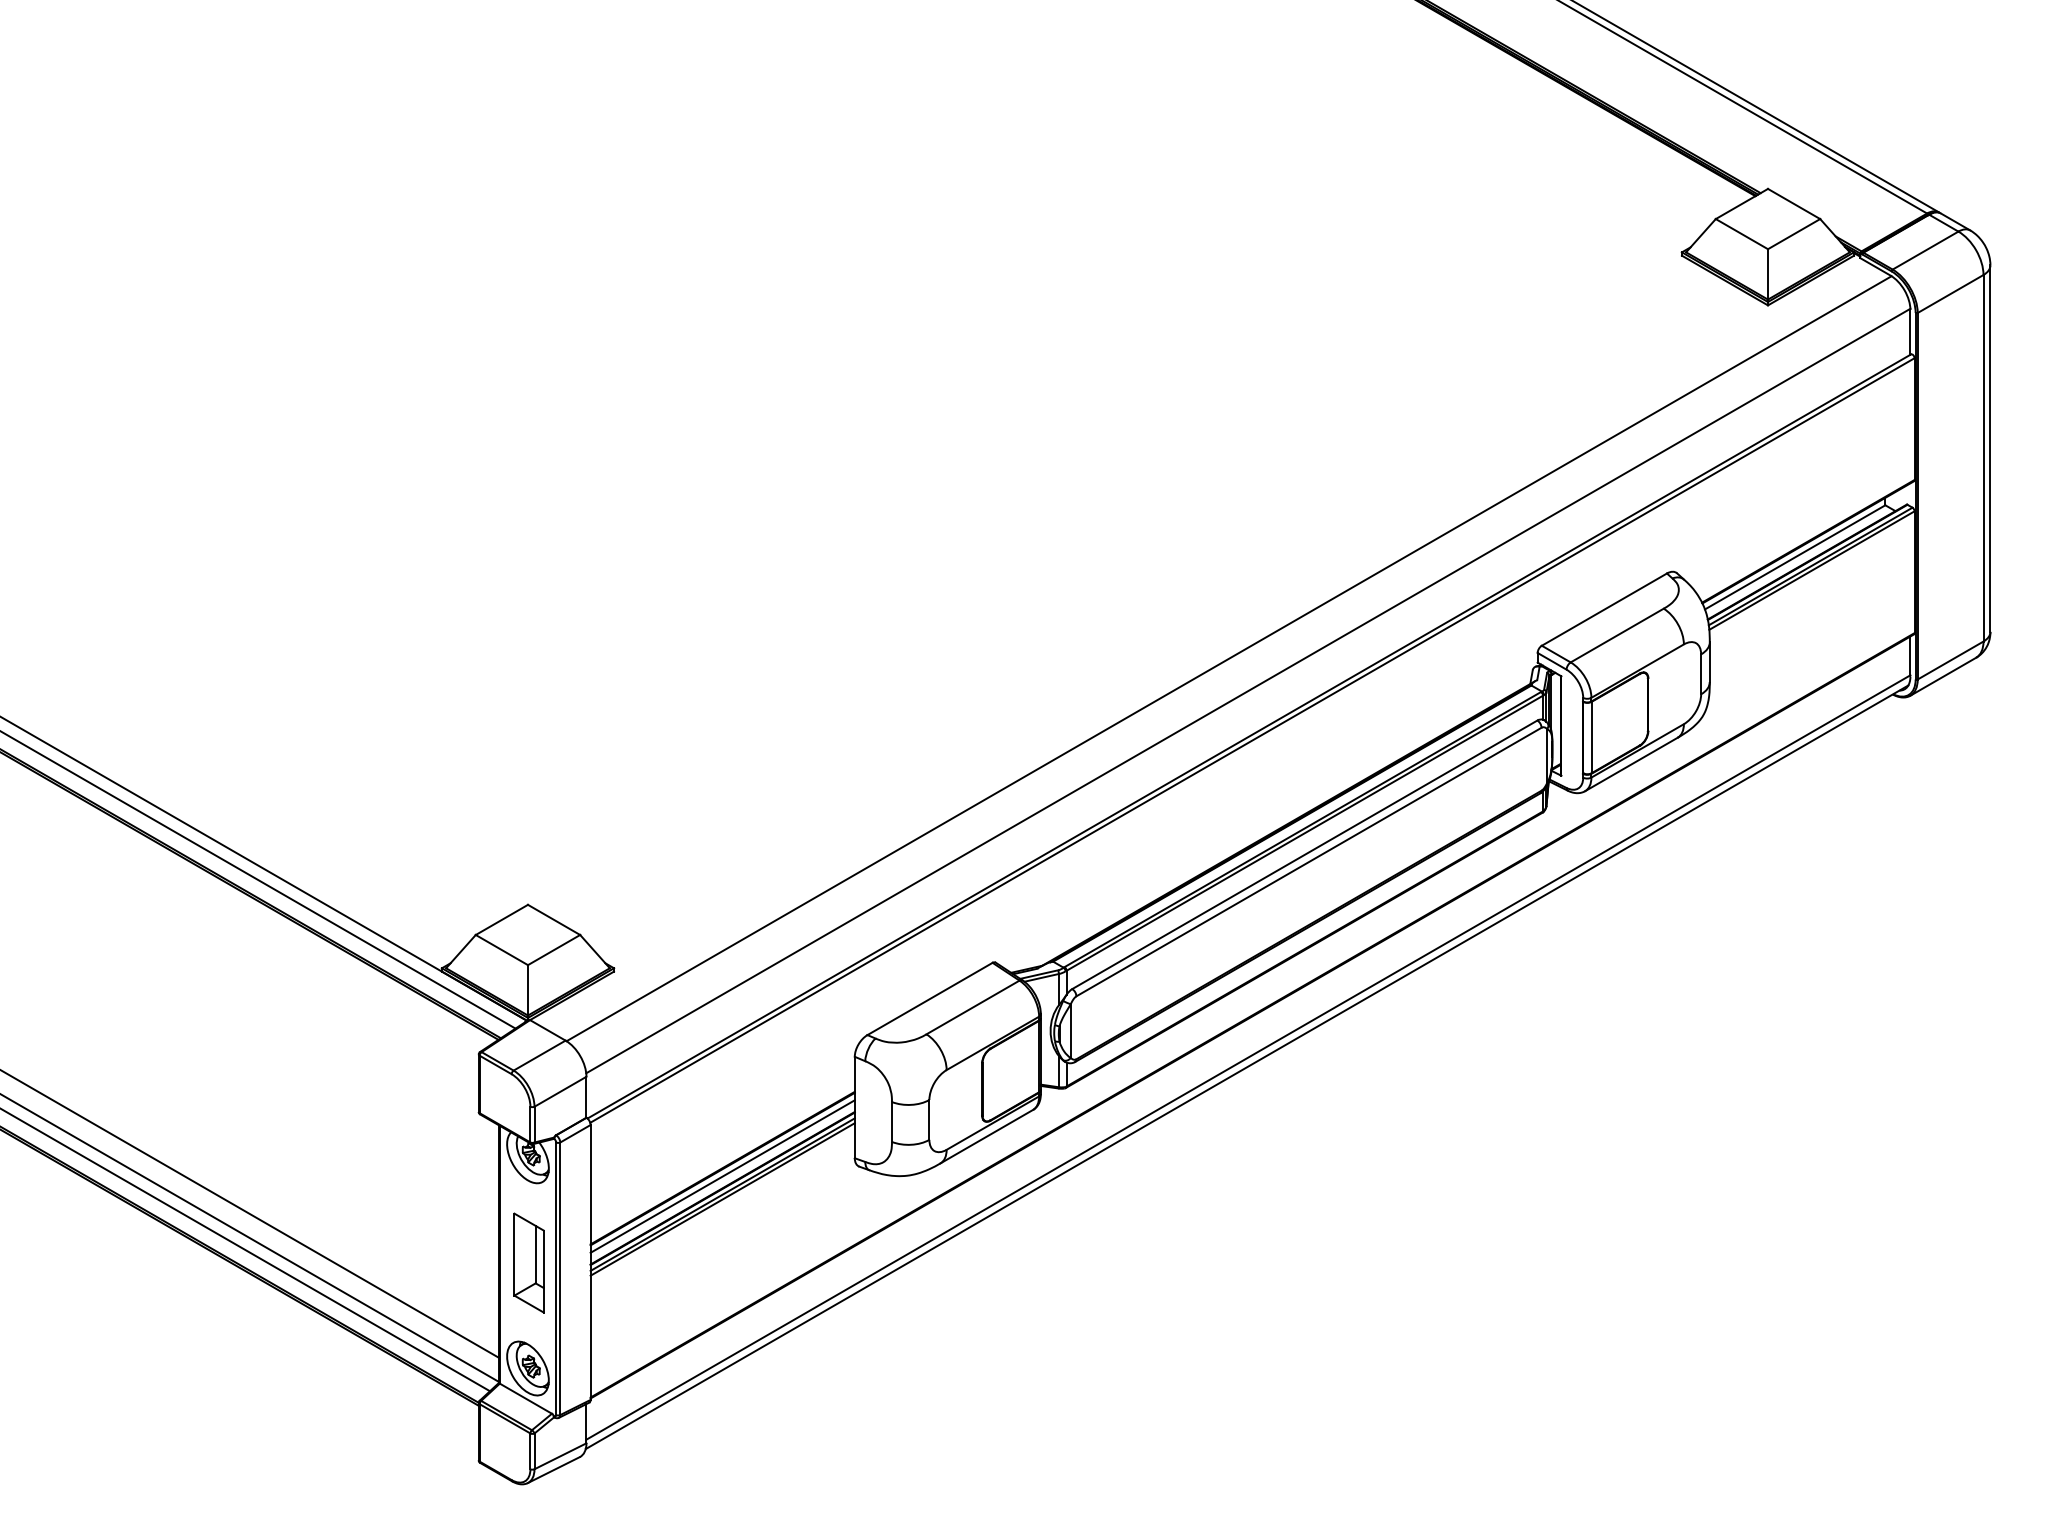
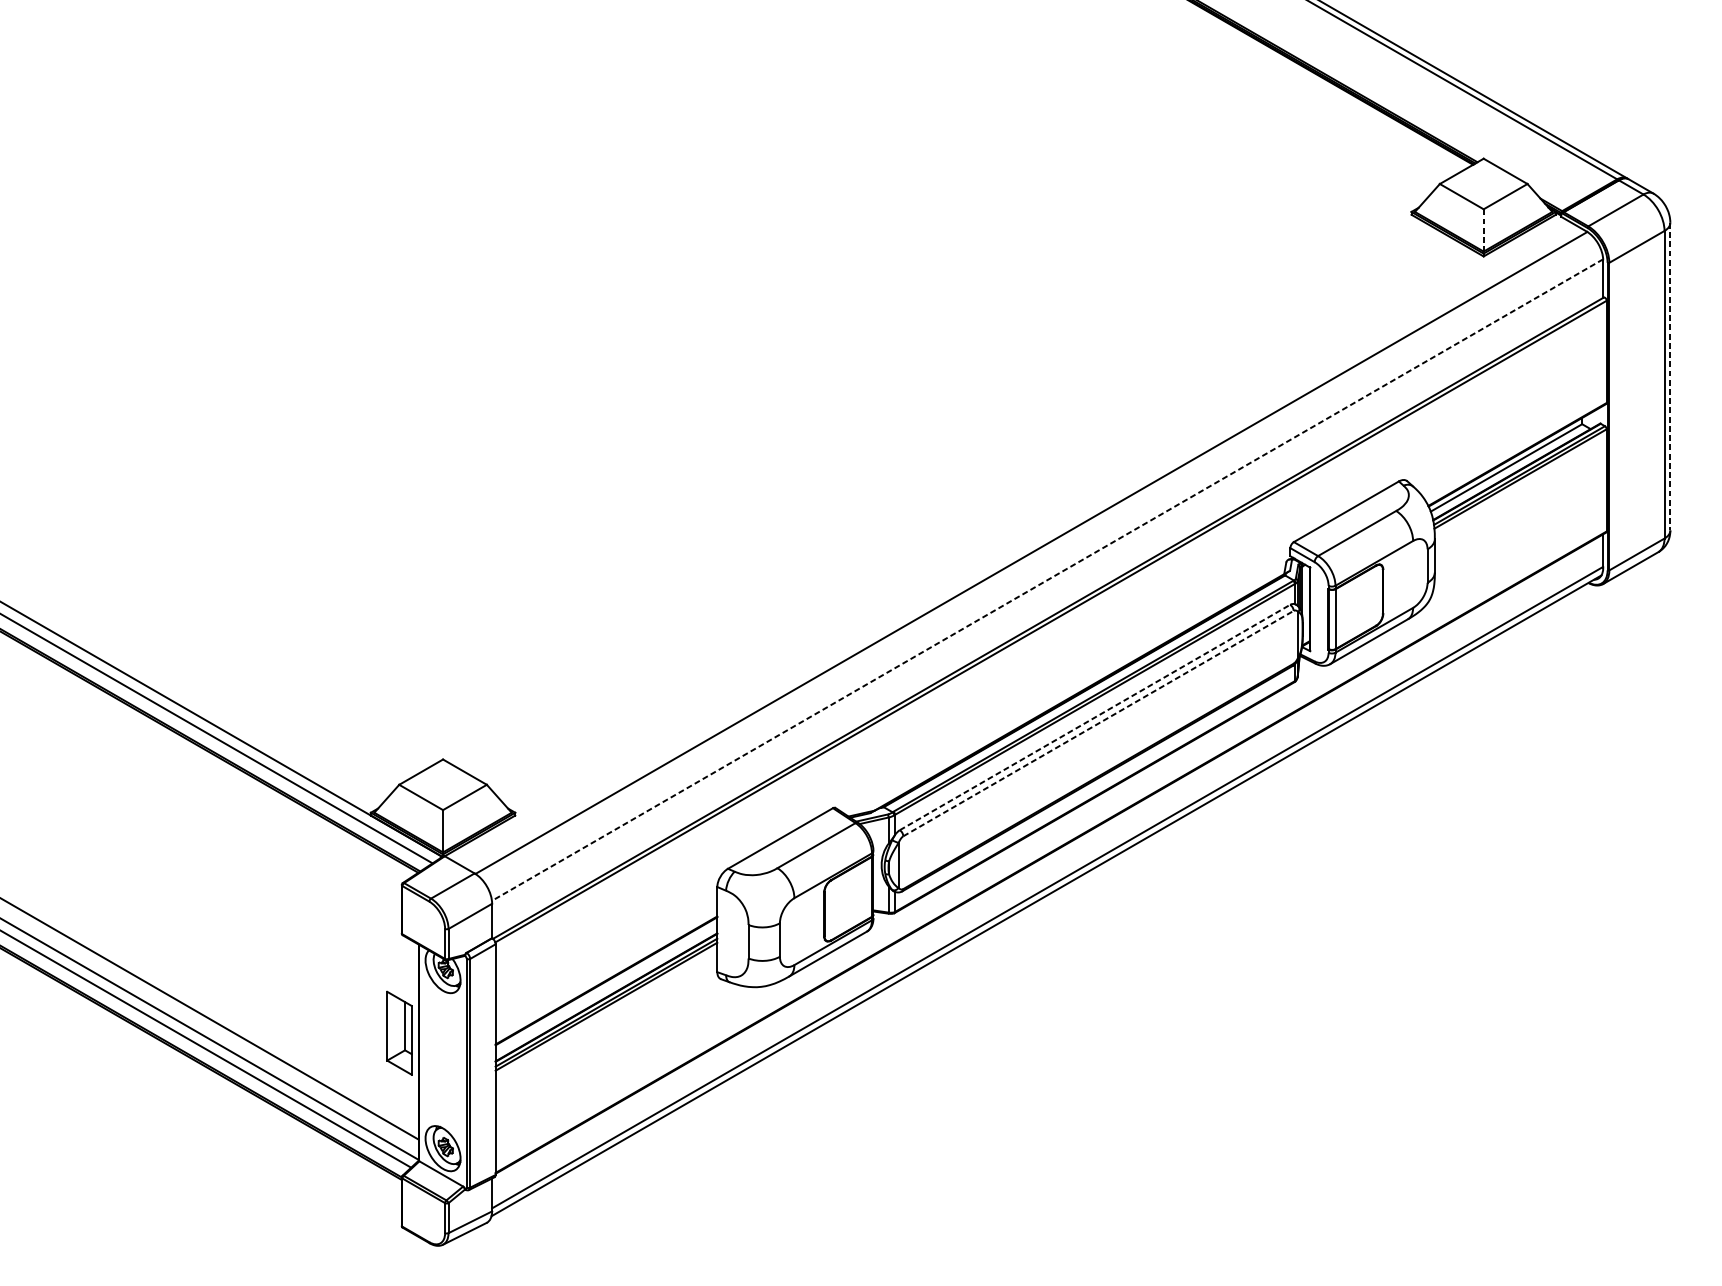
line: (1768, 274) -> (1484, 230), solid -> dashed
line: (1990, 449) -> (1670, 377), solid -> dashed
line: (1247, 691) -> (1046, 580), solid -> dashed
line: (1304, 854) -> (1094, 717), solid -> dashed
line: (1309, 862) -> (1098, 723), solid -> dashed
line: (722, 1176) -> (606, 987), removed
part: (528, 1262) -> (399, 1032), moved

